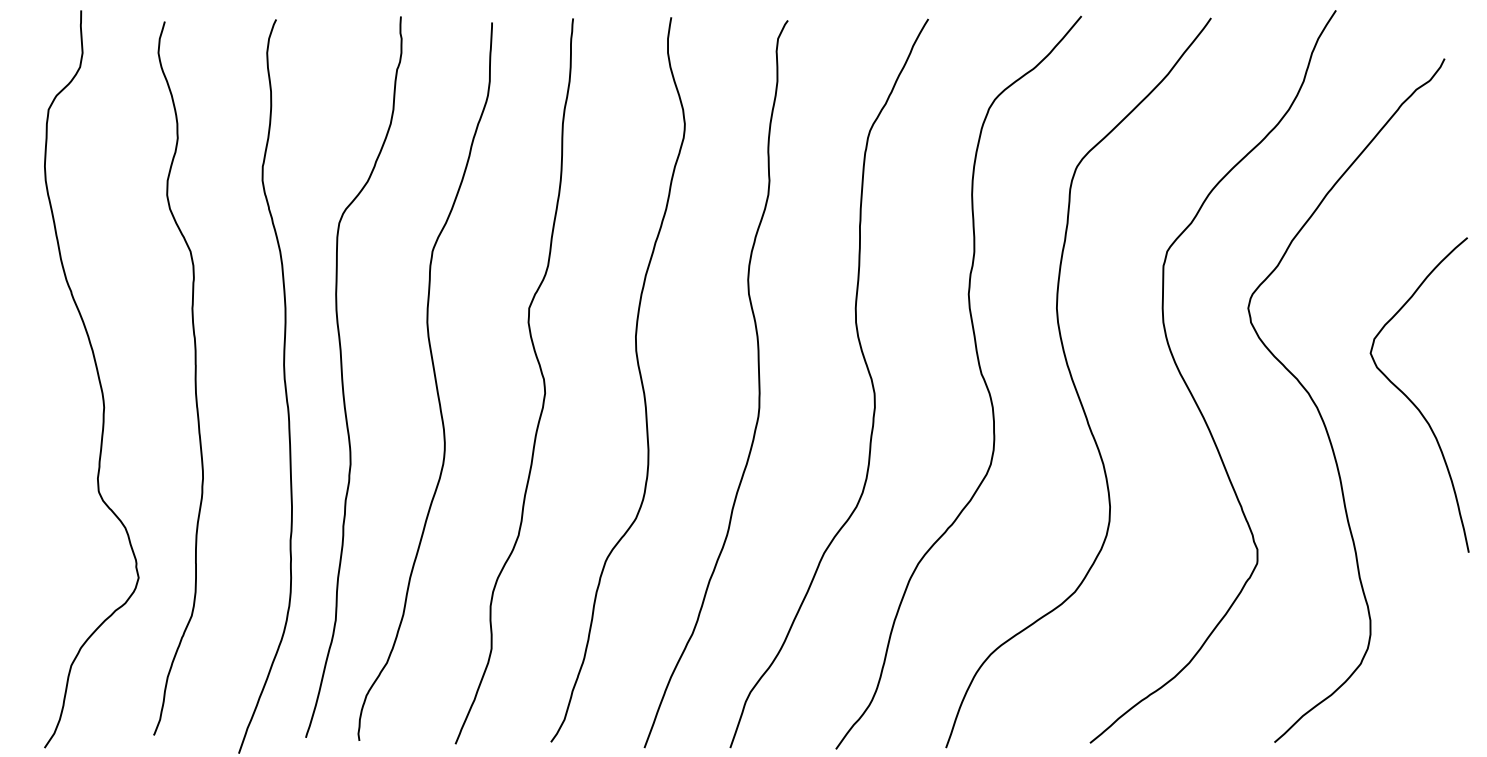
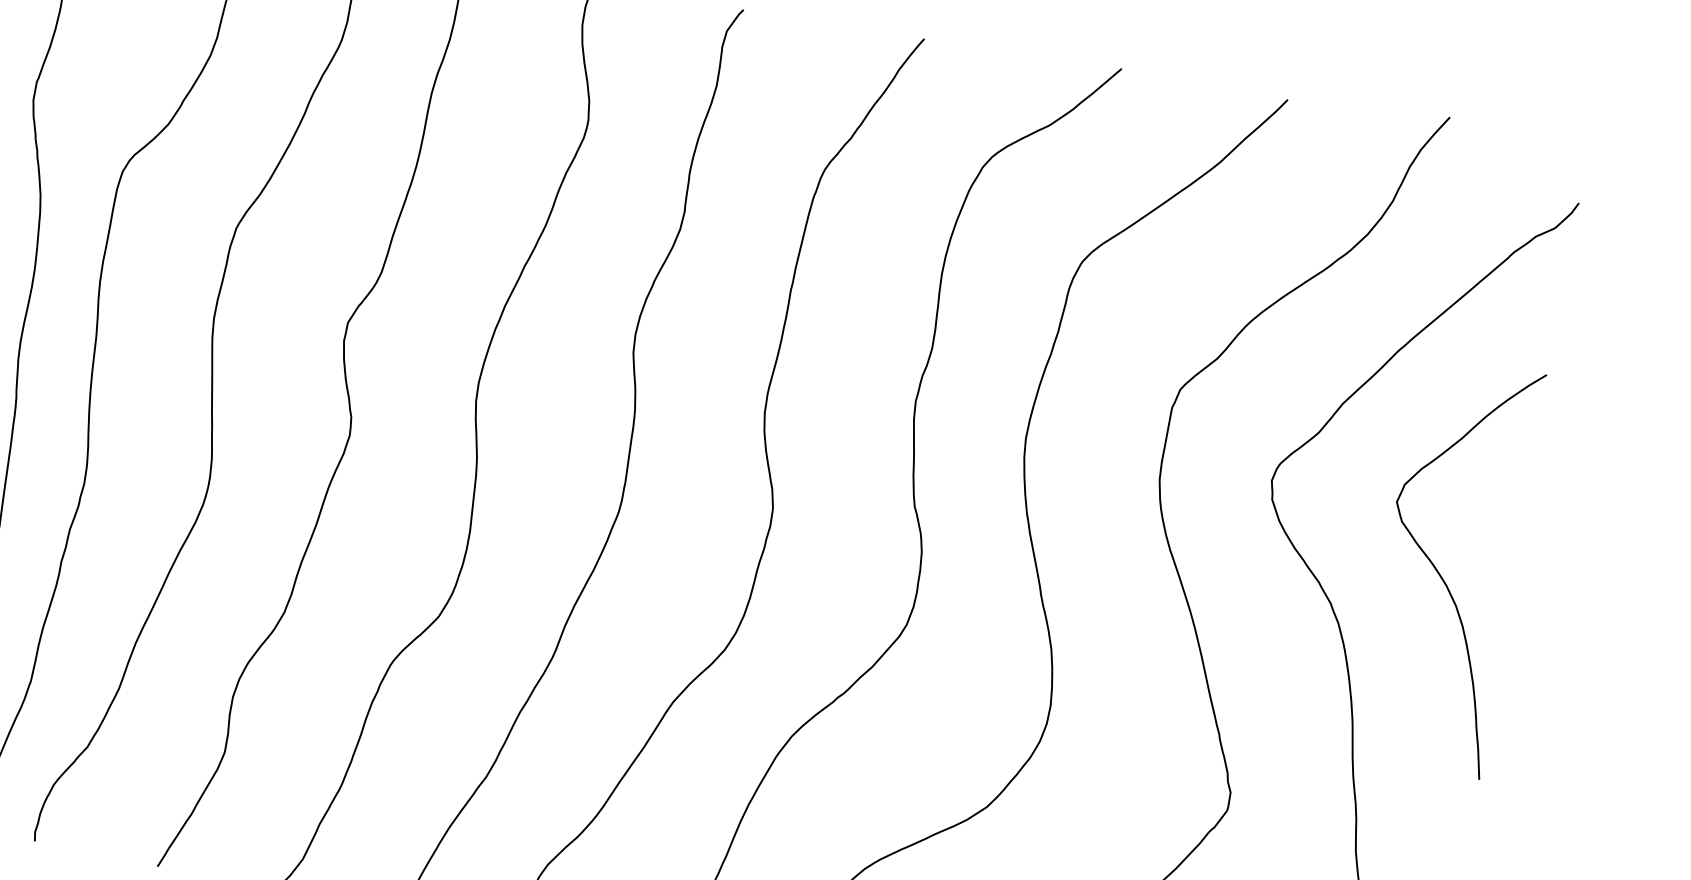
curve: (1412, 401) -> (1440, 573), moved

